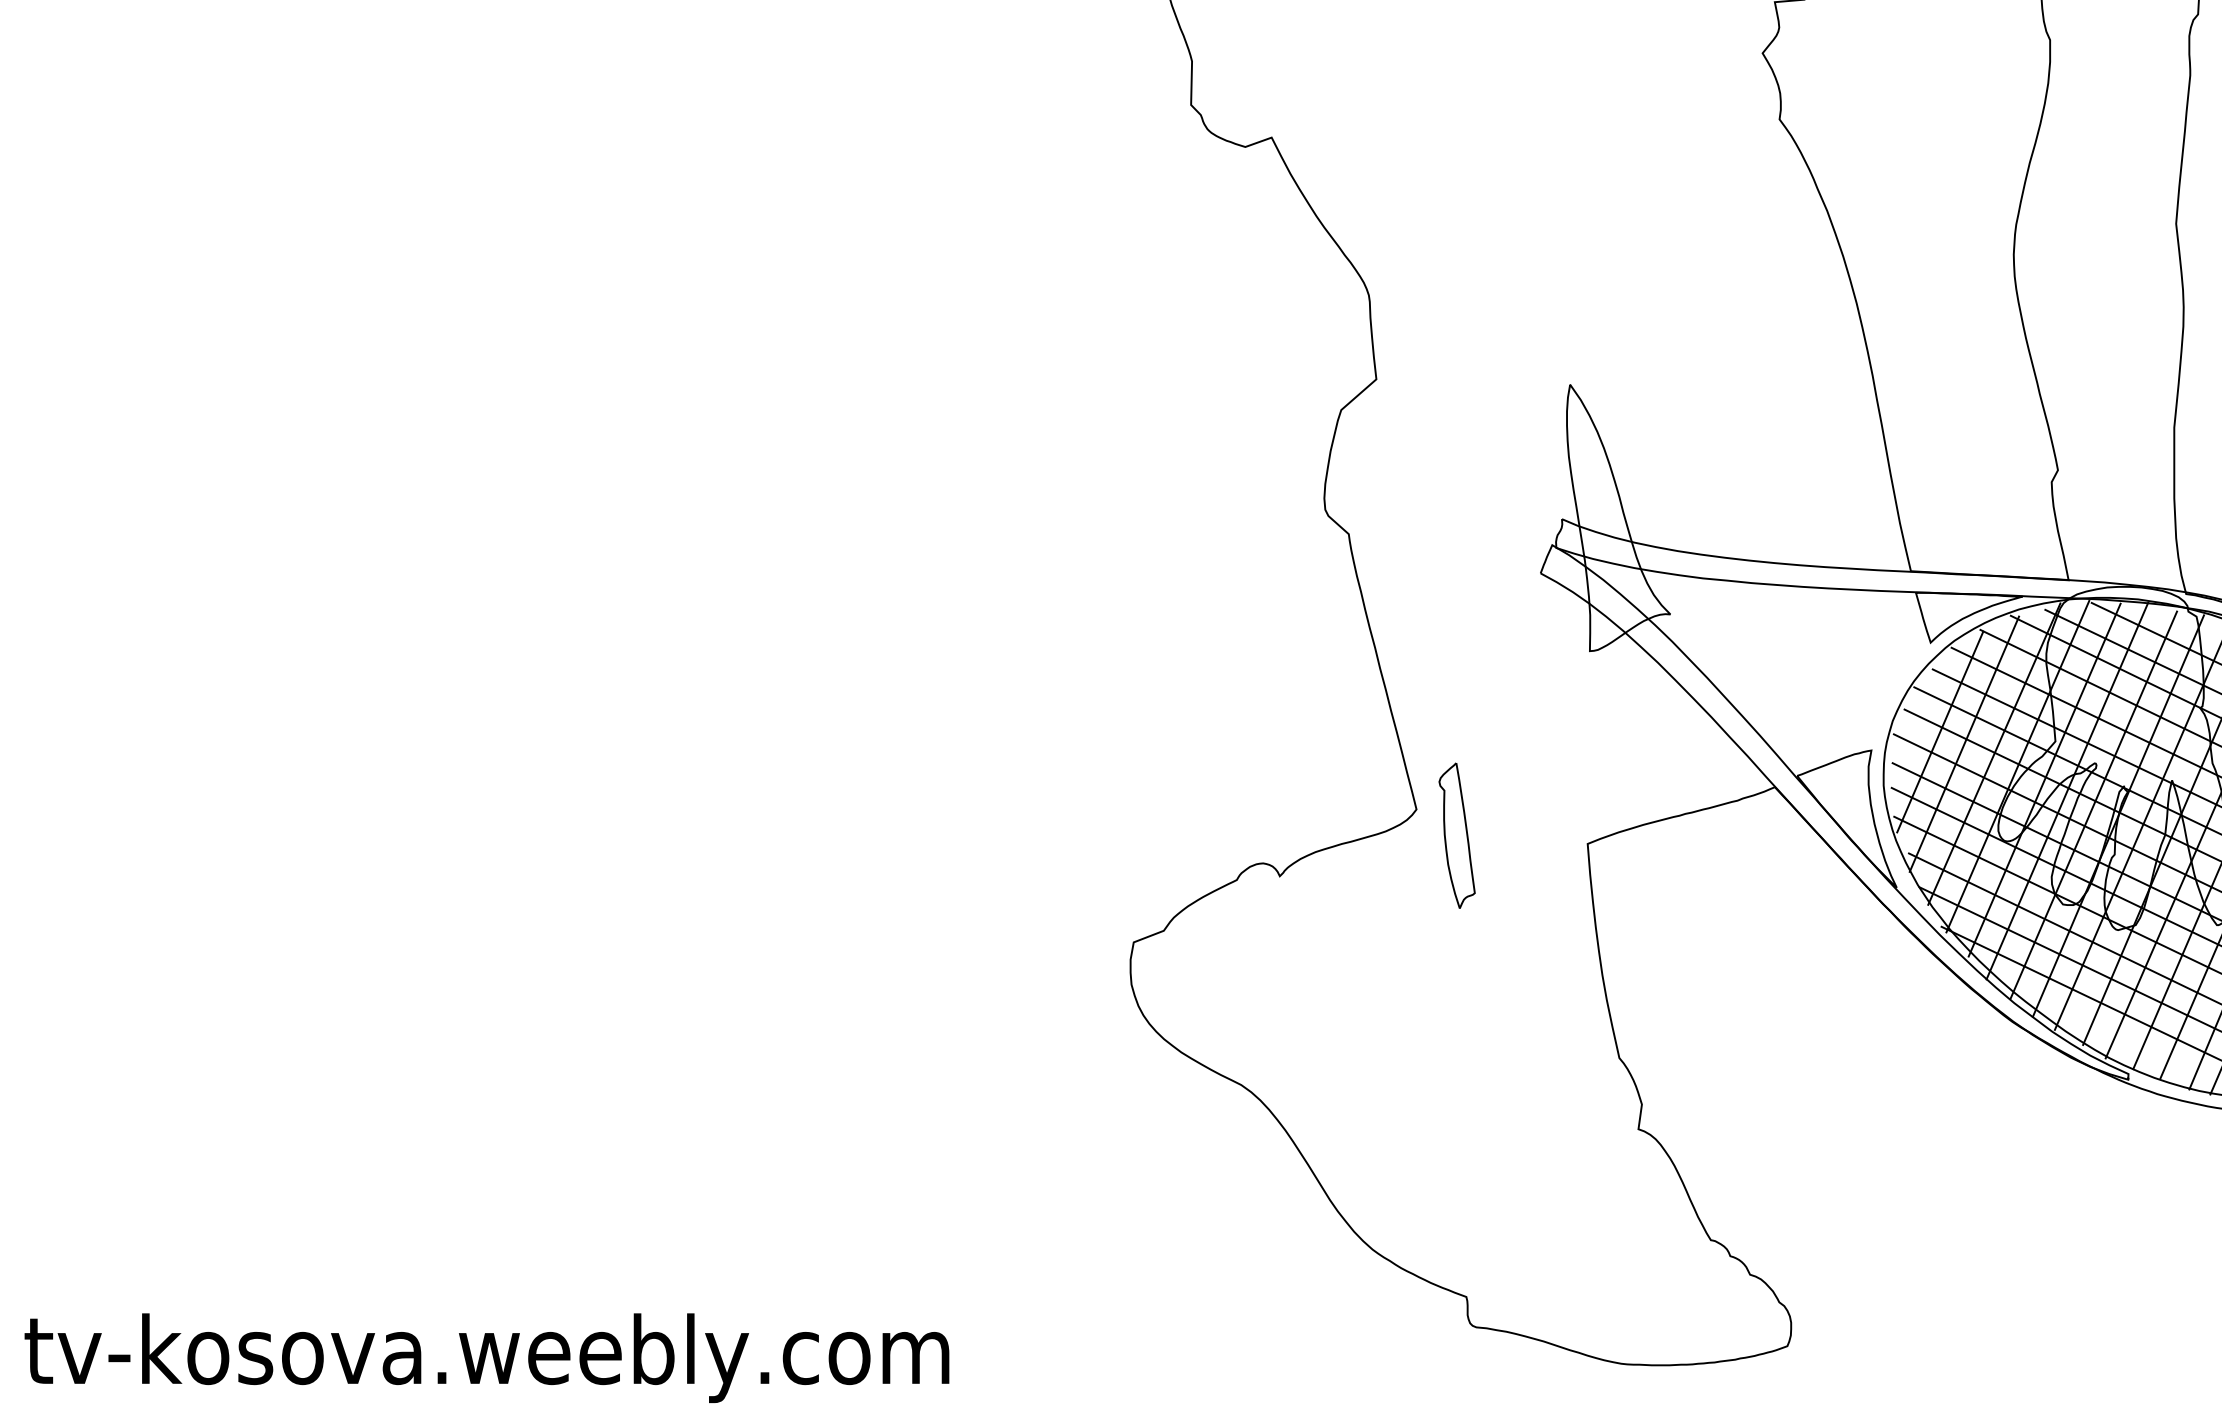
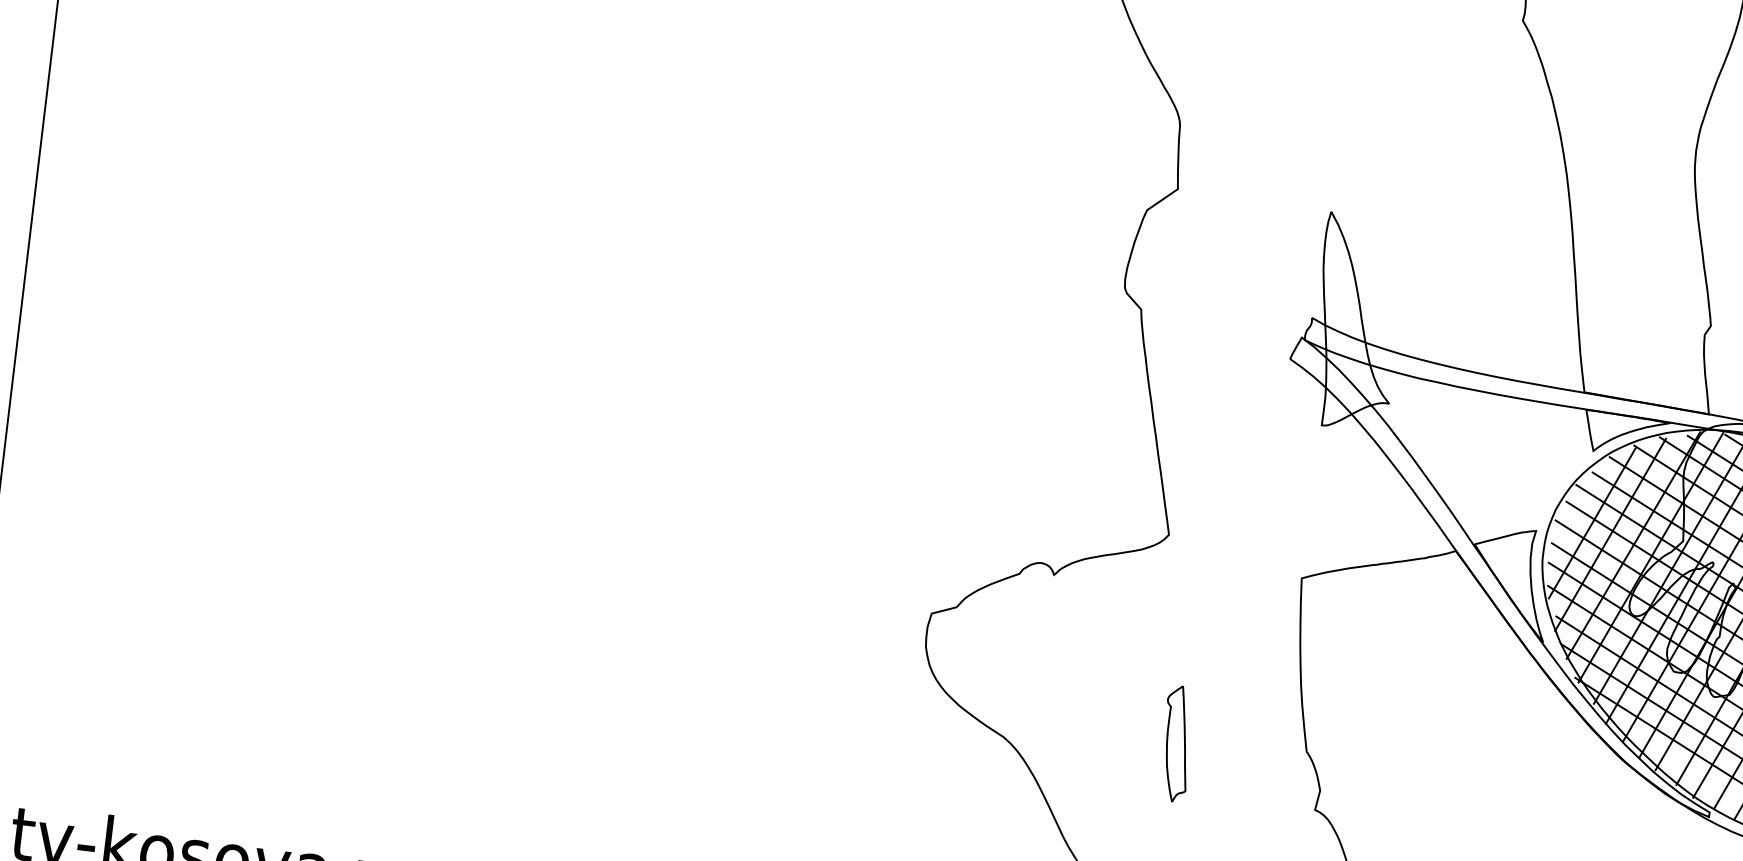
part: (1456, 835) -> (1176, 743), moved

